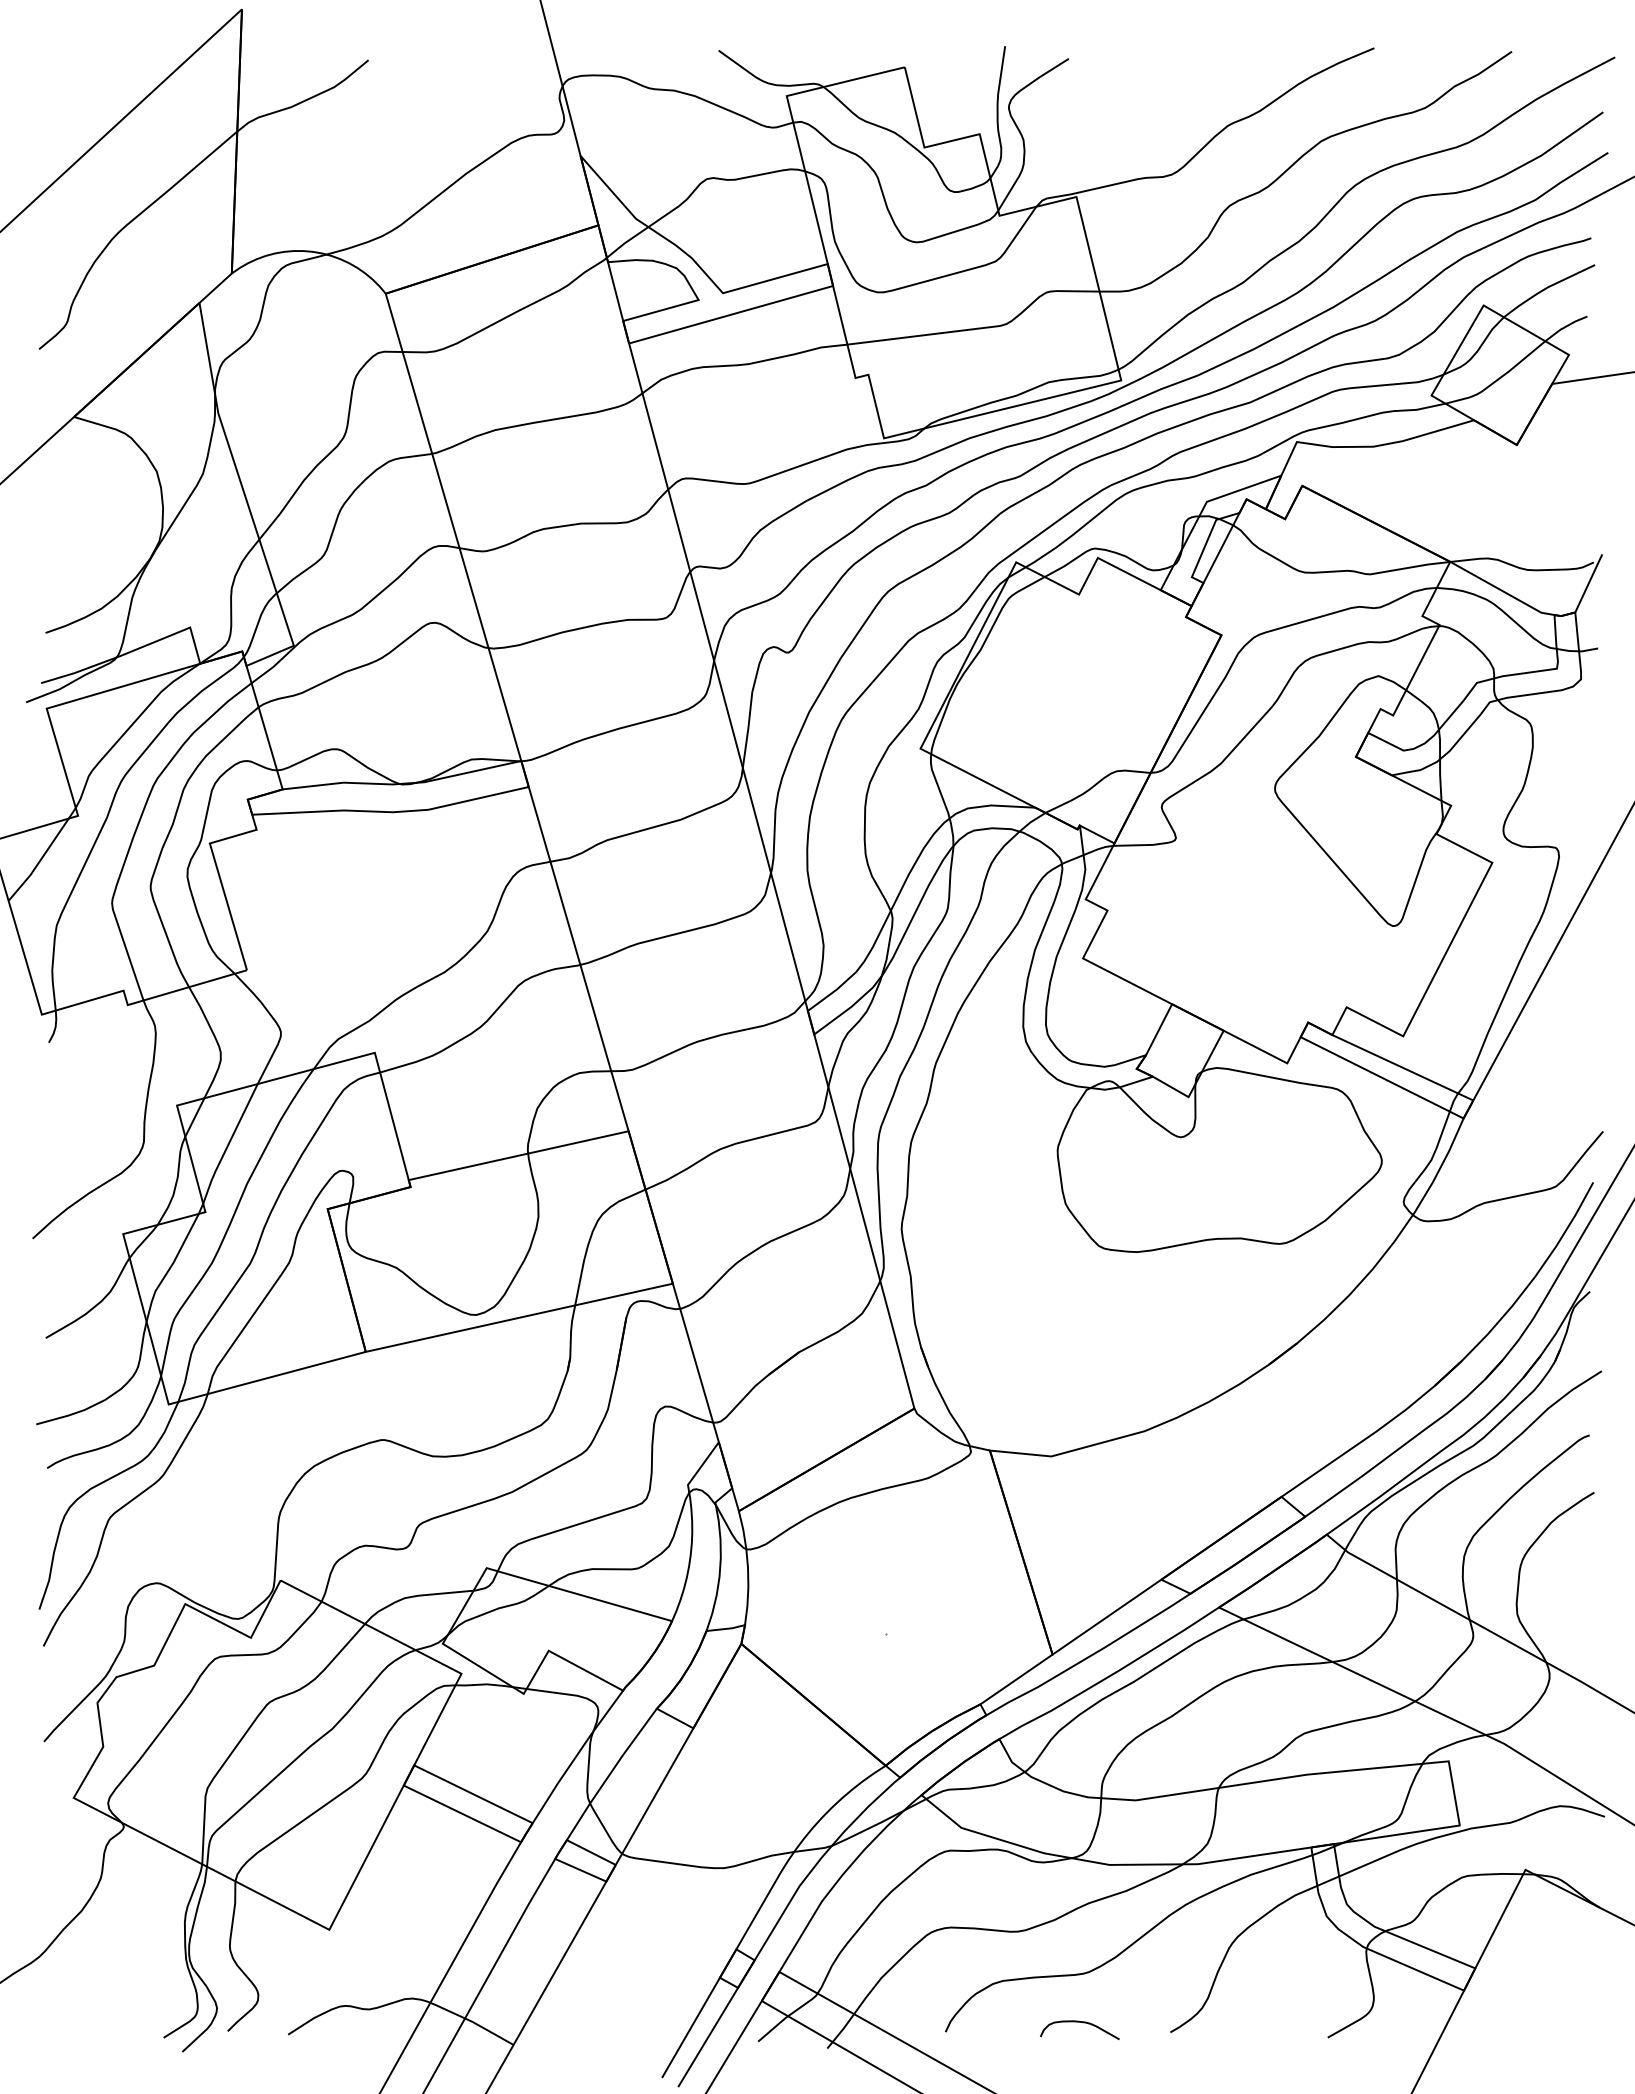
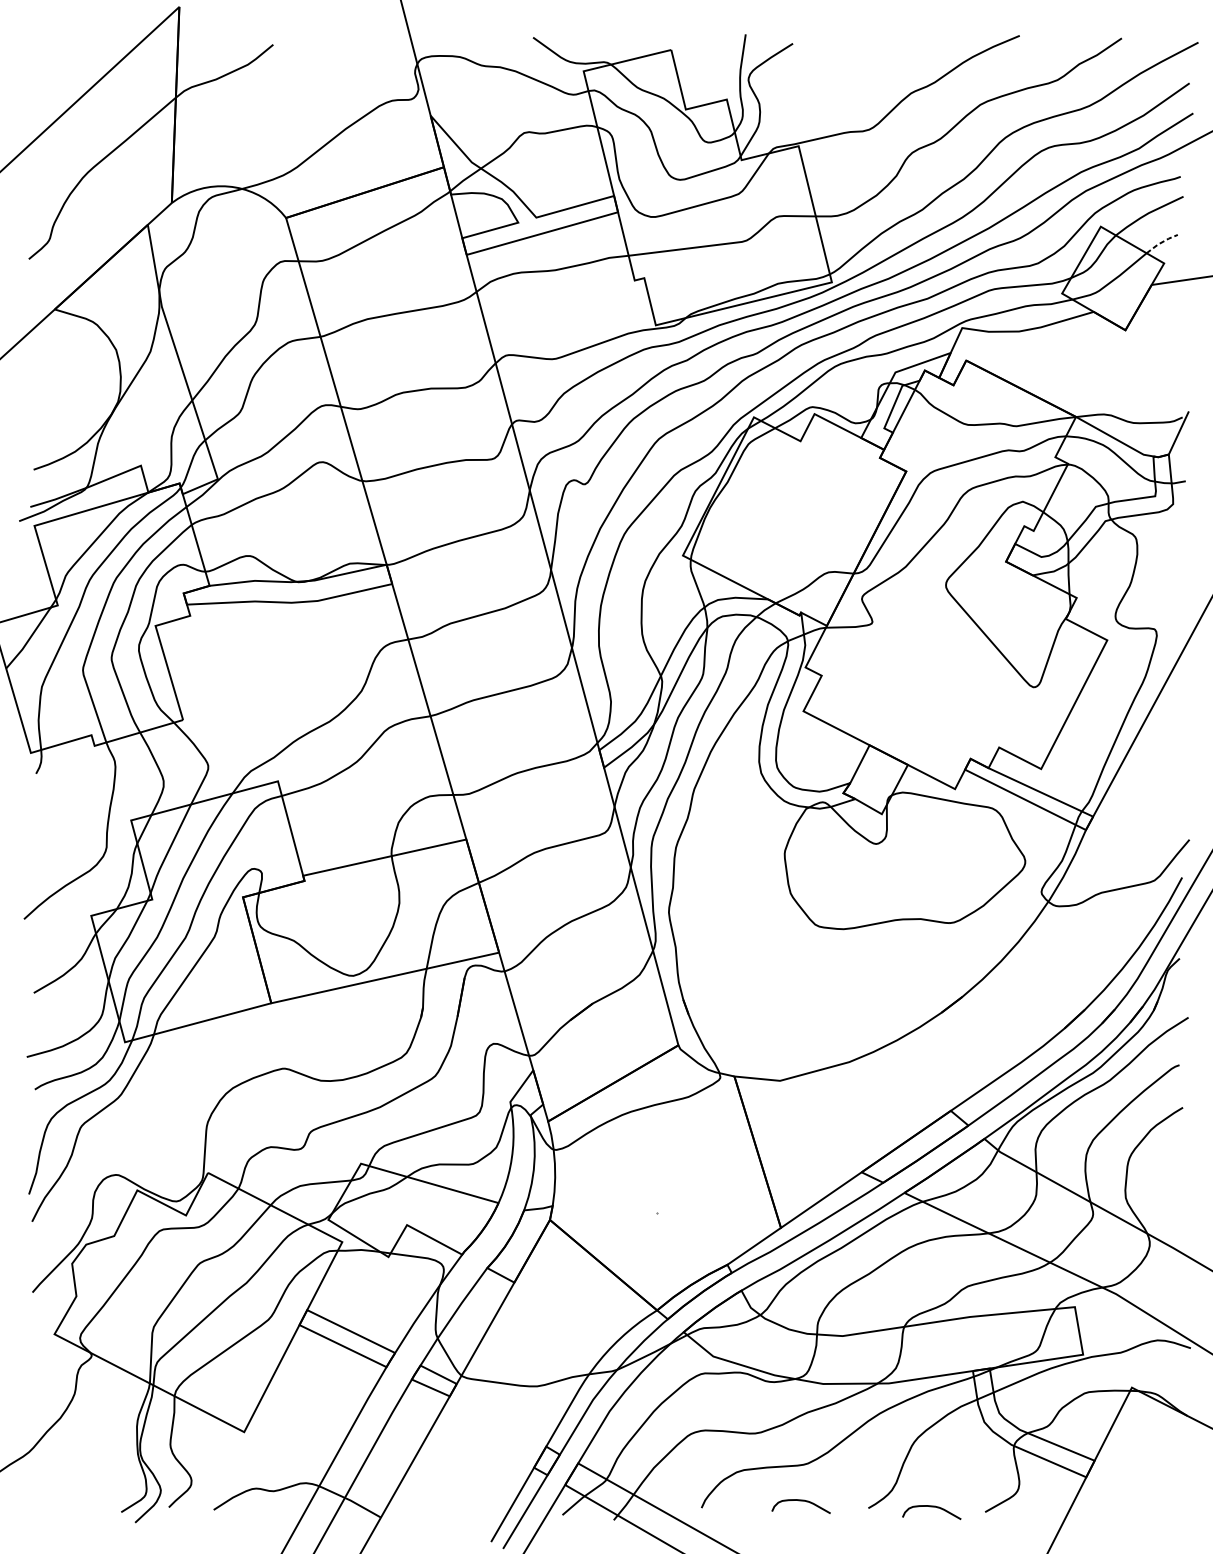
line: (1565, 326) -> (1161, 242), solid -> dashed
curve: (1255, 2030) -> (931, 1506), added

